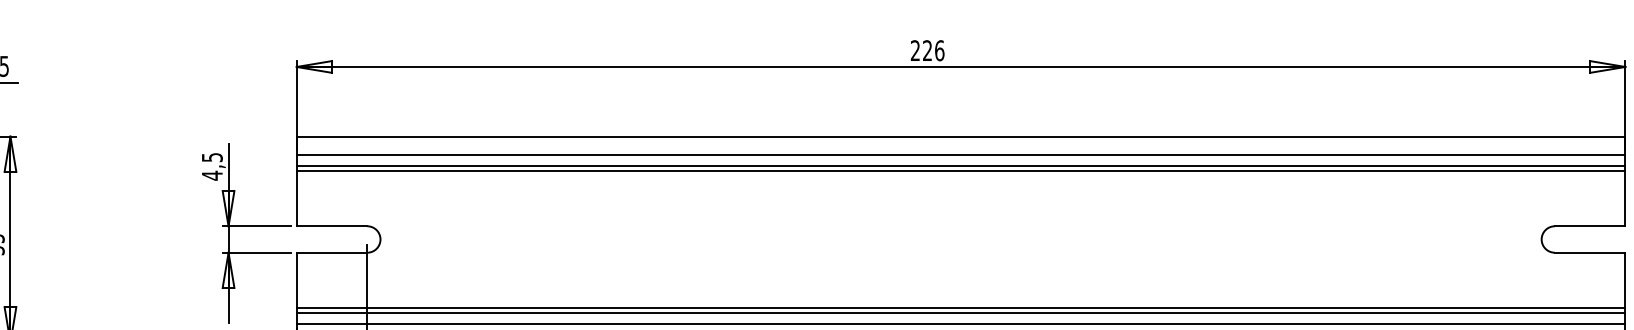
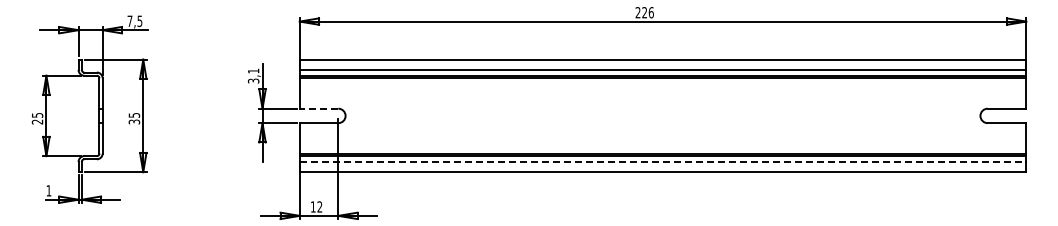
text: (212, 165) -> (253, 75), 4,5 -> 3,1
line: (330, 225) -> (318, 108), solid -> dashed
line: (961, 322) -> (663, 161), solid -> dashed

